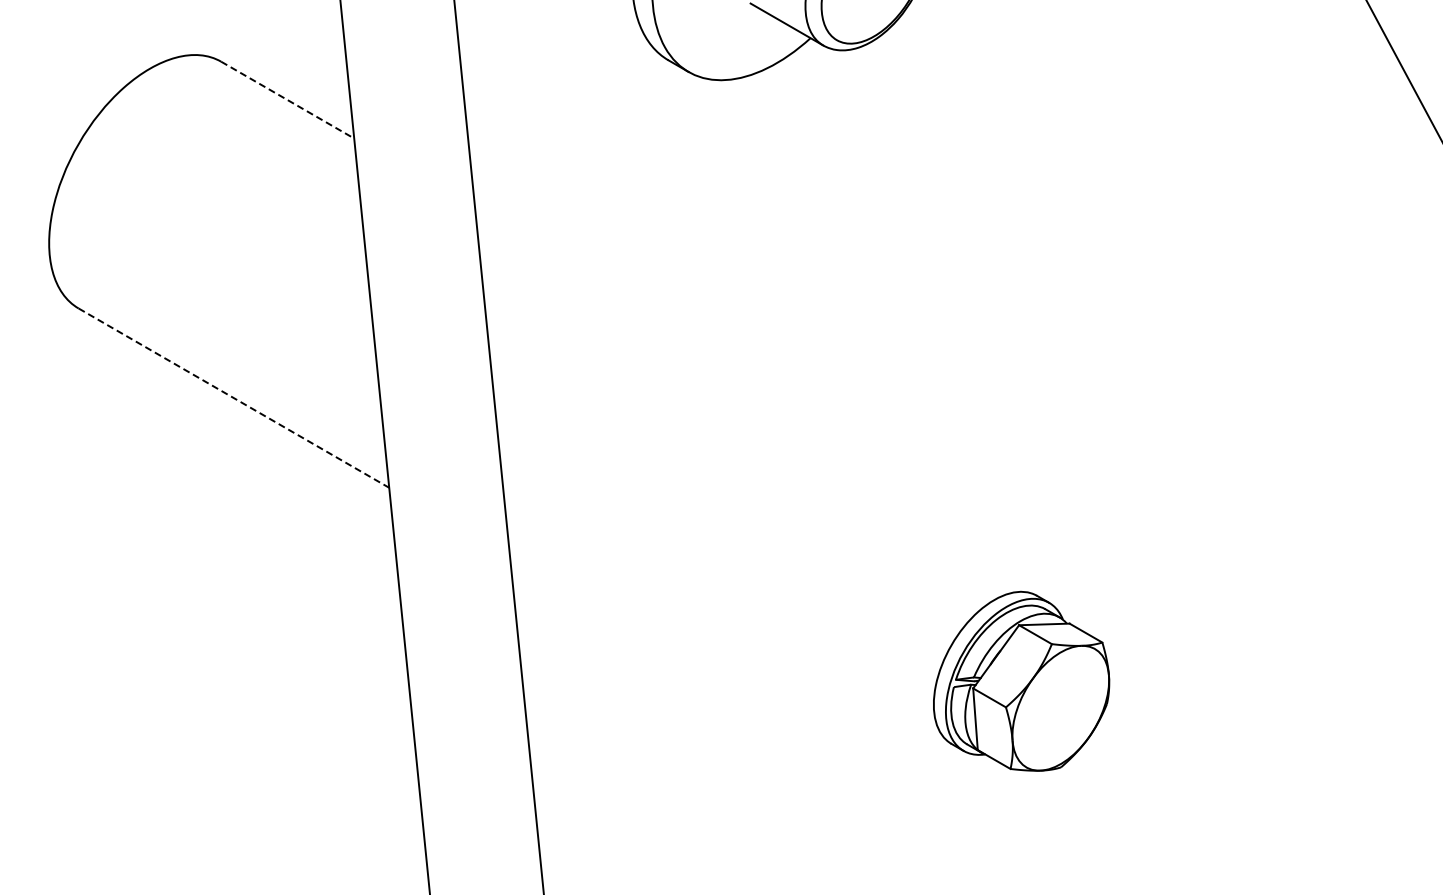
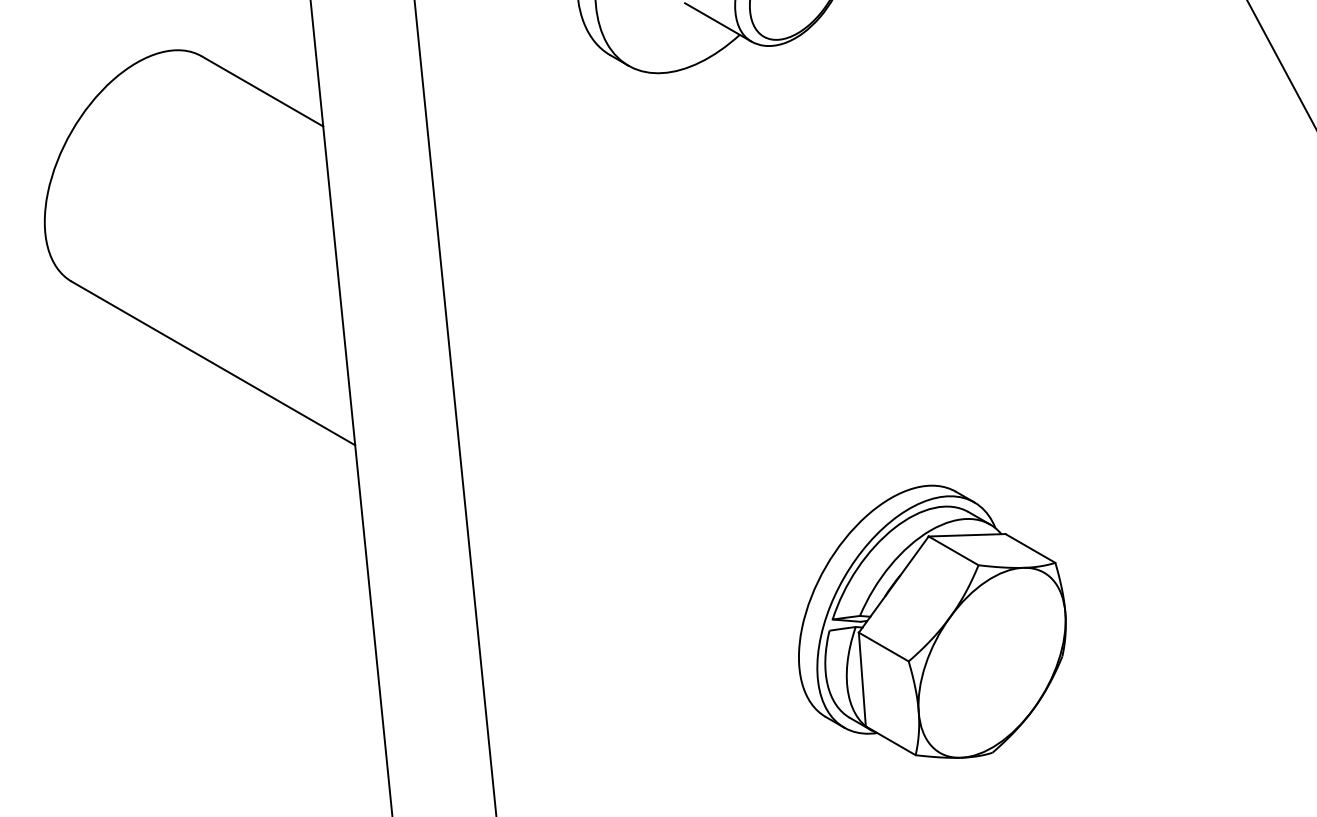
line: (287, 100) -> (262, 91), dashed -> solid
line: (234, 398) -> (213, 363), dashed -> solid
part: (1021, 681) -> (932, 622), size x1.67

